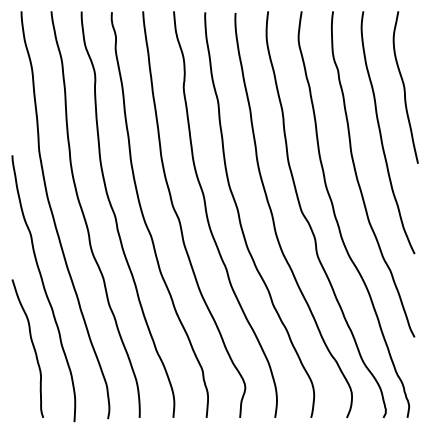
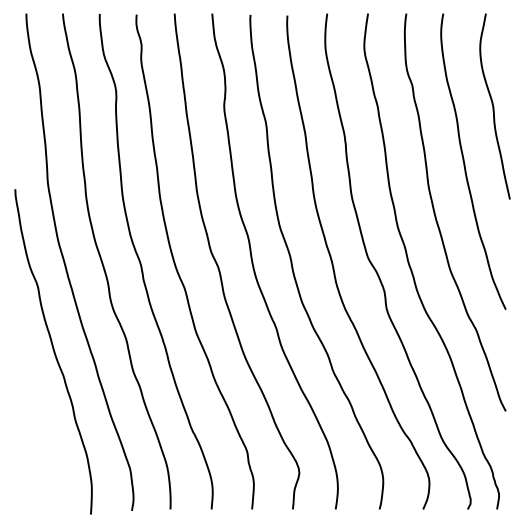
curve: (33, 347) -> (40, 423), removed

